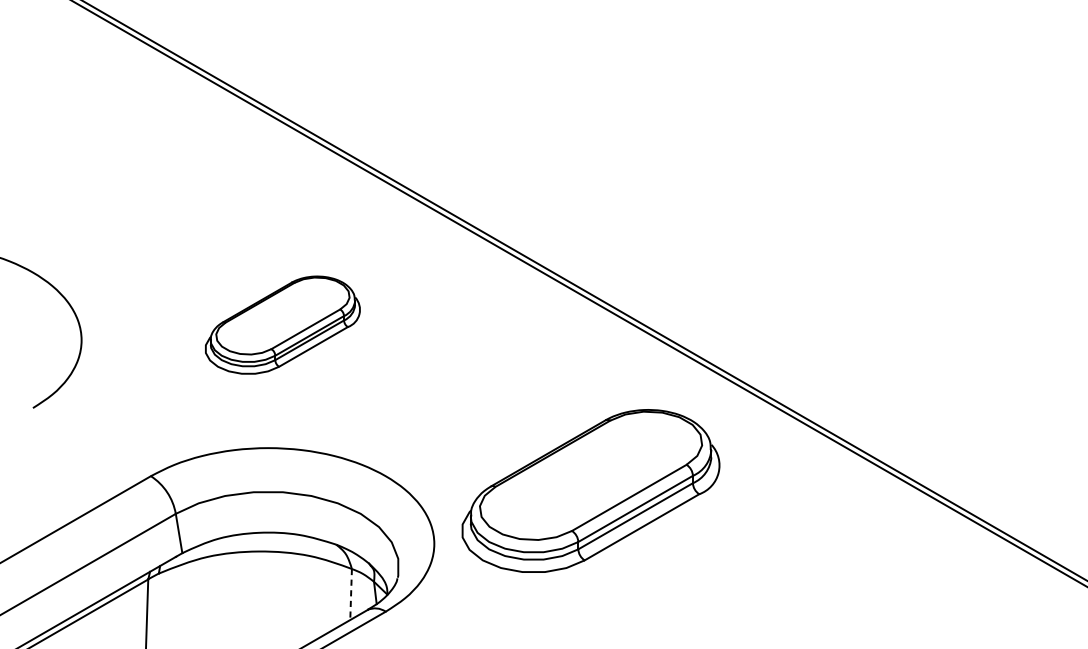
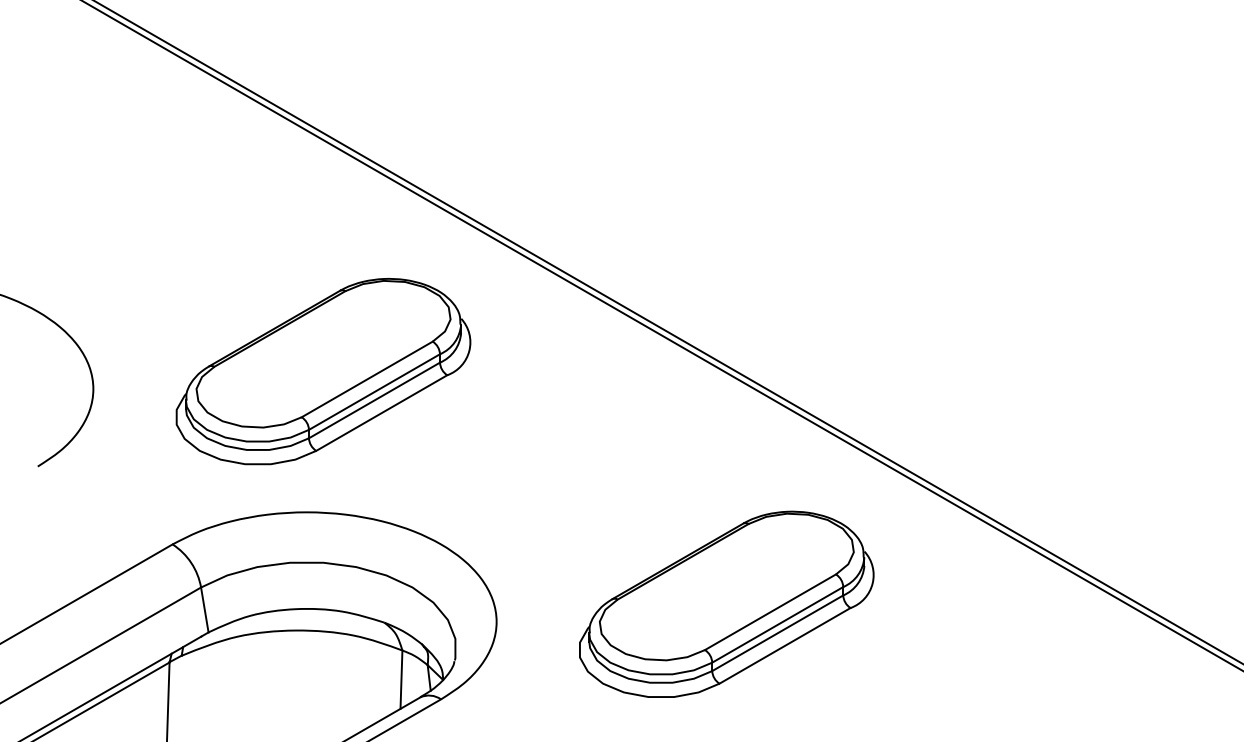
part: (282, 324) -> (323, 371), size x1.67
part: (590, 490) -> (726, 603), moved
line: (351, 595) -> (401, 680), dashed -> solid

